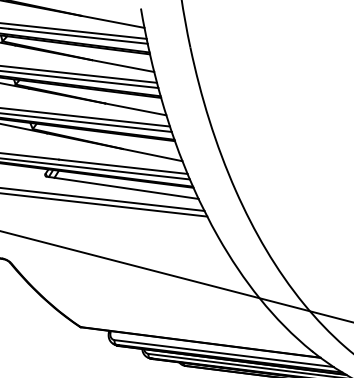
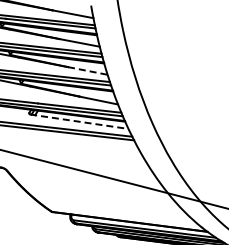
line: (136, 110) -> (88, 71), solid -> dashed
line: (122, 187) -> (79, 121), solid -> dashed

